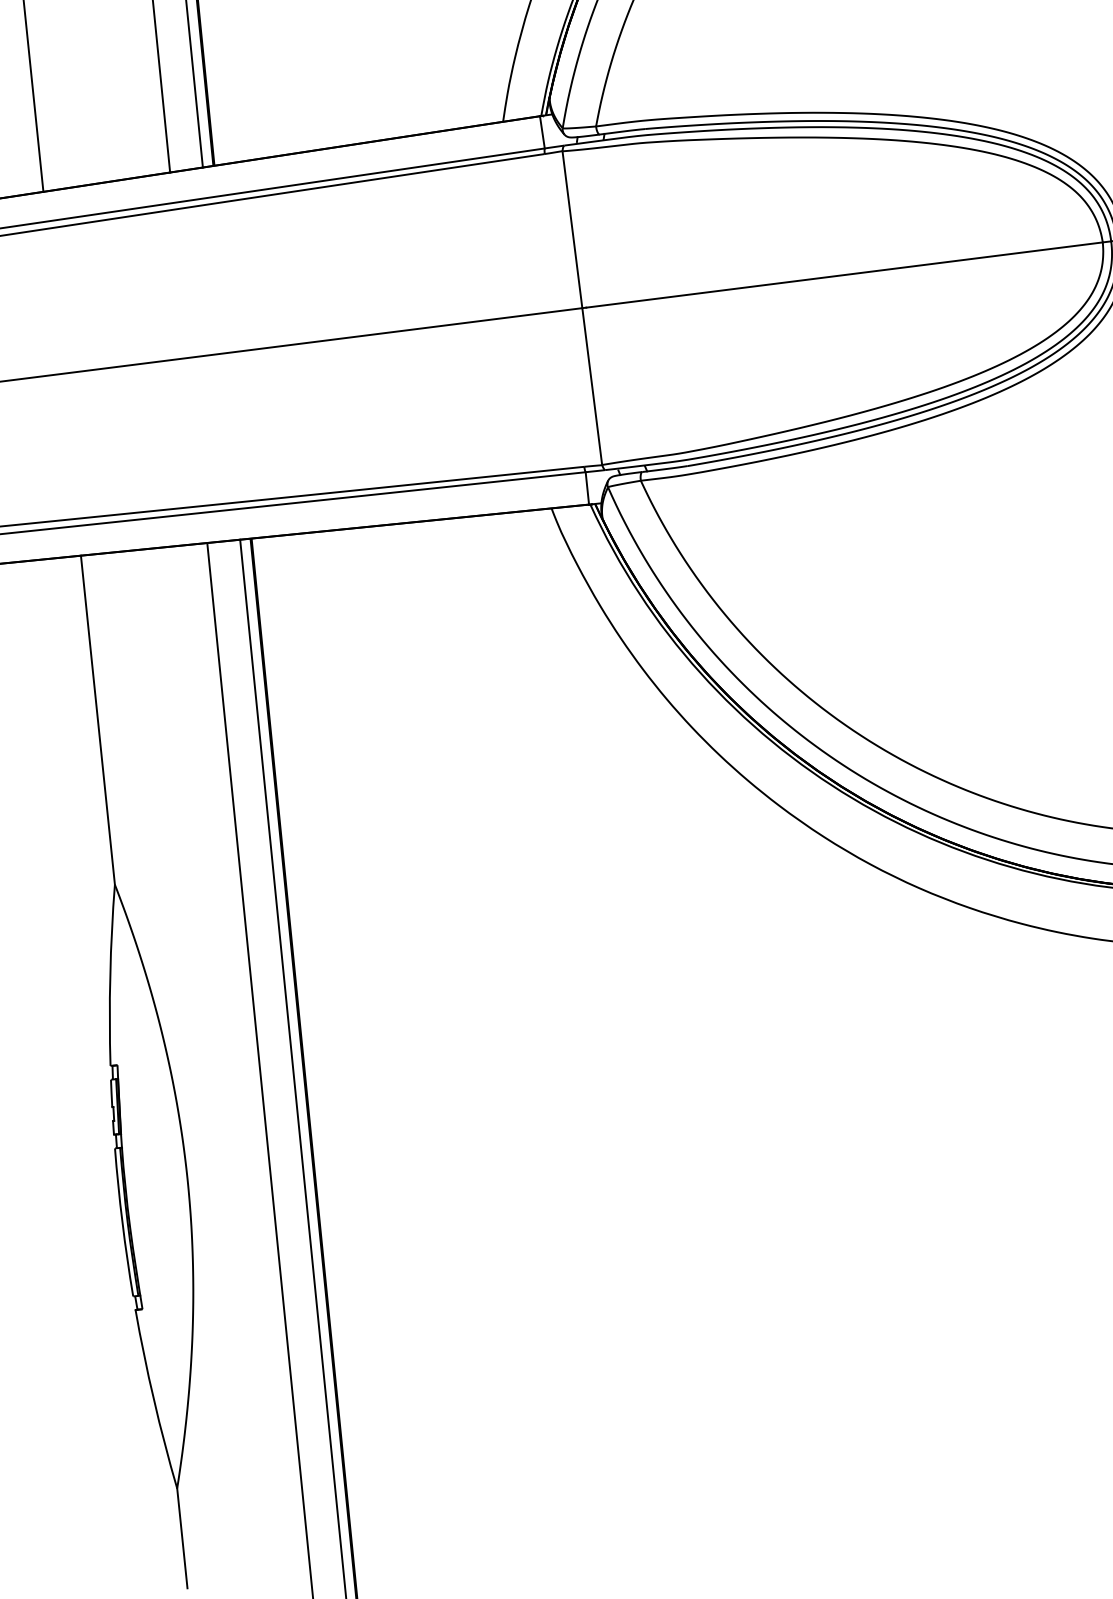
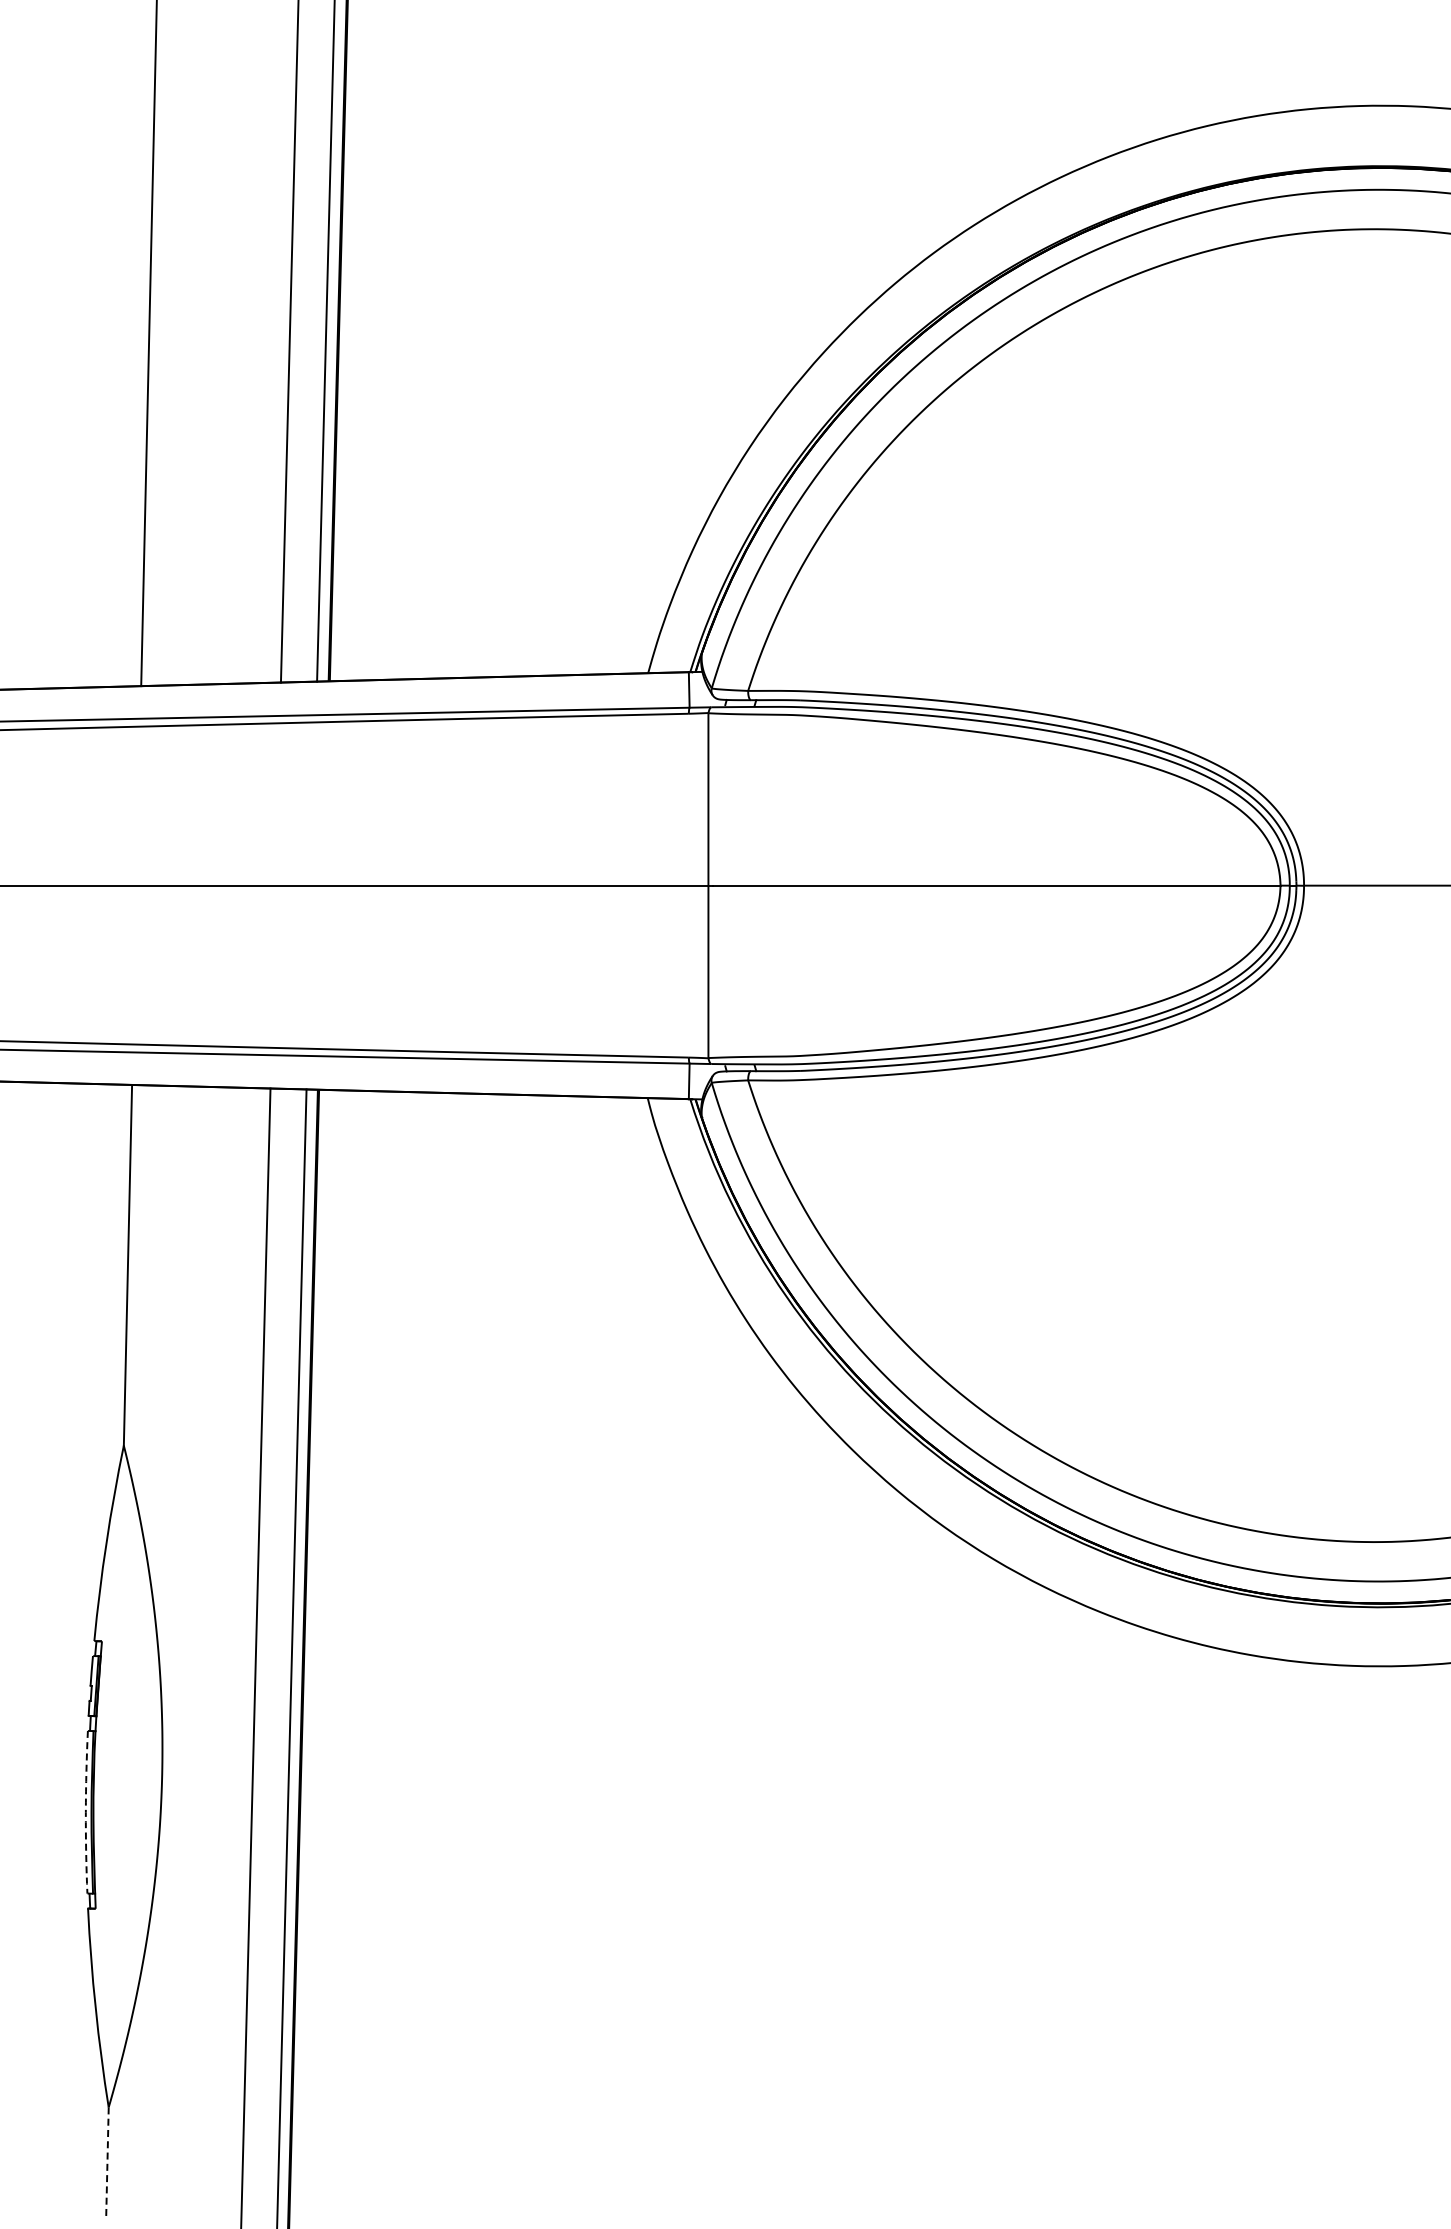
arc: (122, 1222) -> (85, 1812), solid -> dashed
line: (182, 1538) -> (107, 2162), solid -> dashed

